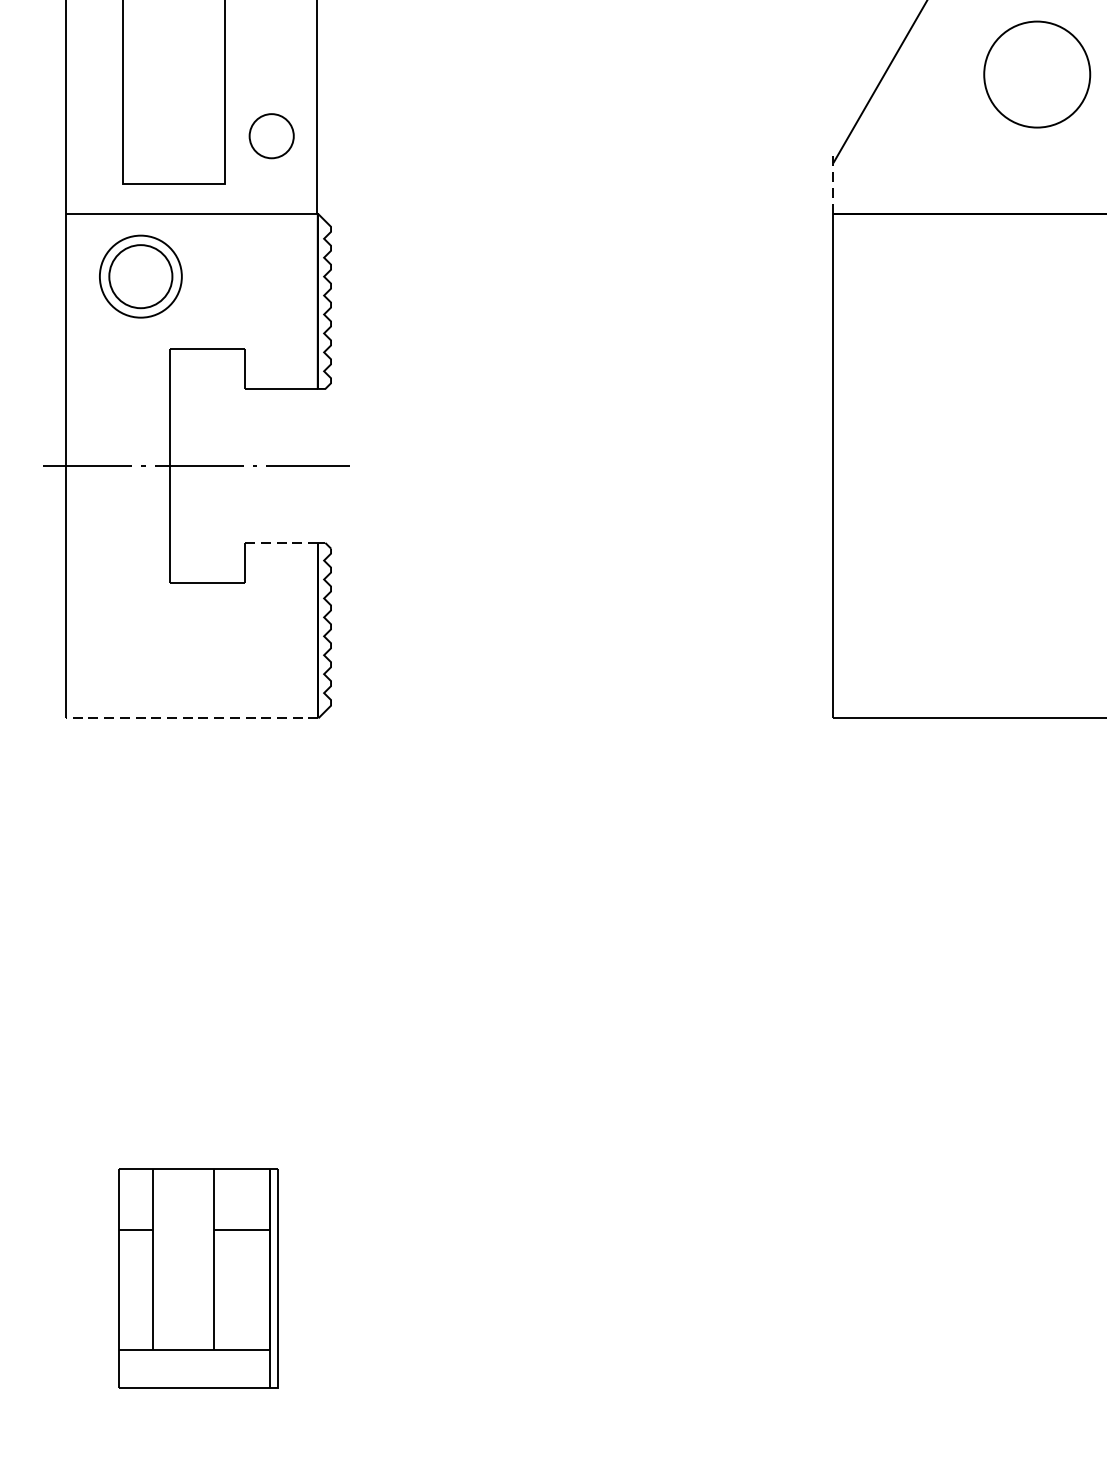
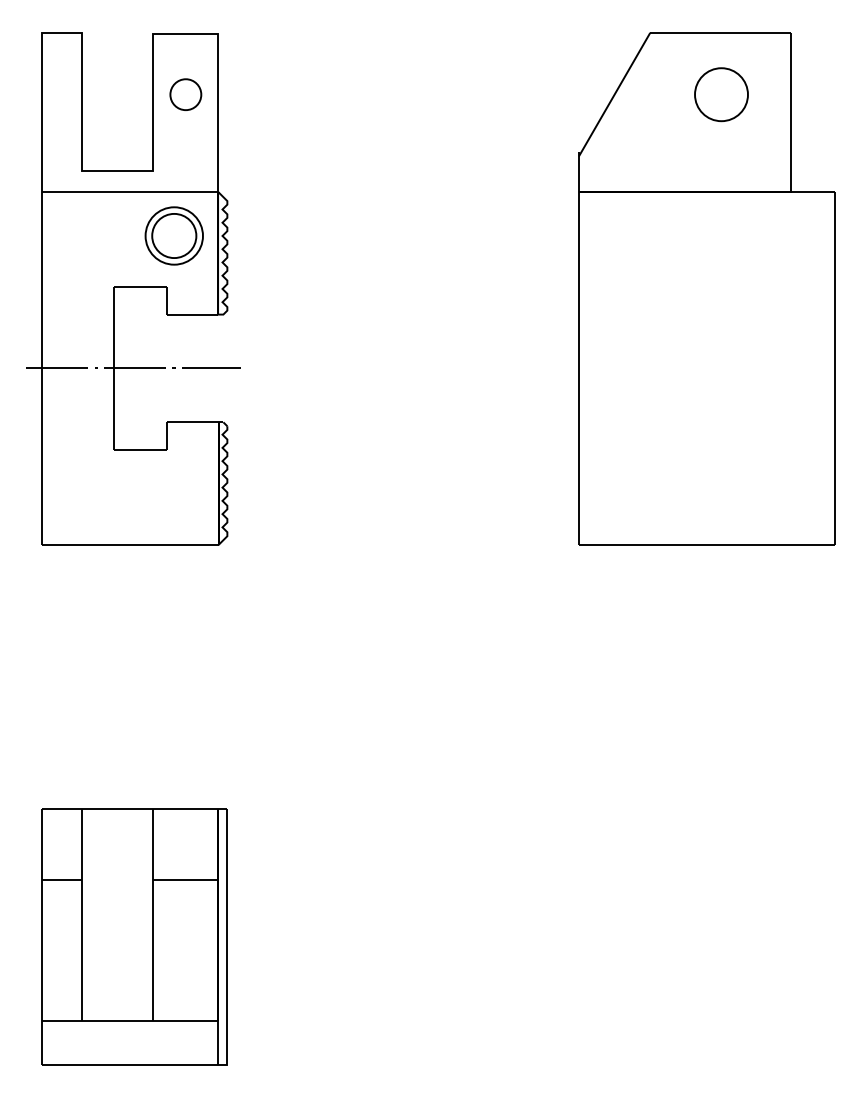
part: (1037, 74) -> (721, 94), size x0.71
part: (271, 135) -> (185, 94), moved
line: (832, 188) -> (578, 174), dashed -> solid
part: (139, 275) -> (173, 235), moved
line: (281, 543) -> (192, 422), dashed -> solid
line: (191, 718) -> (129, 545), dashed -> solid
part: (198, 1277) -> (134, 936), size x1.67

